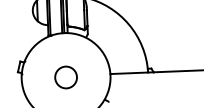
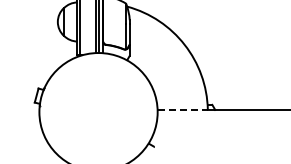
line: (129, 72) -> (183, 109), solid -> dashed
circle: (66, 77) -> (98, 111), removed

